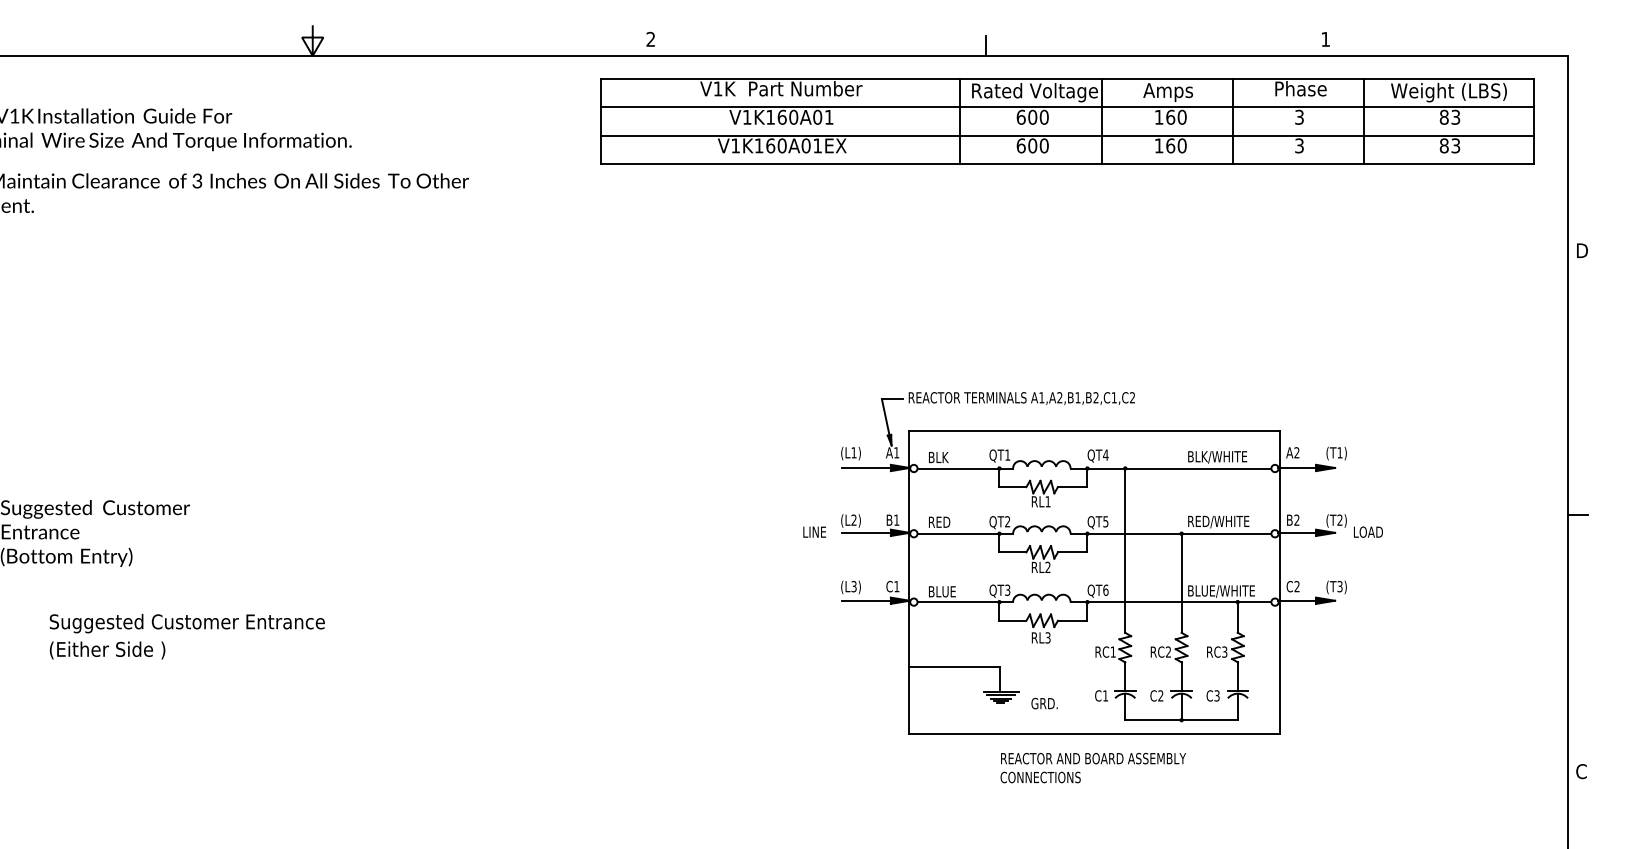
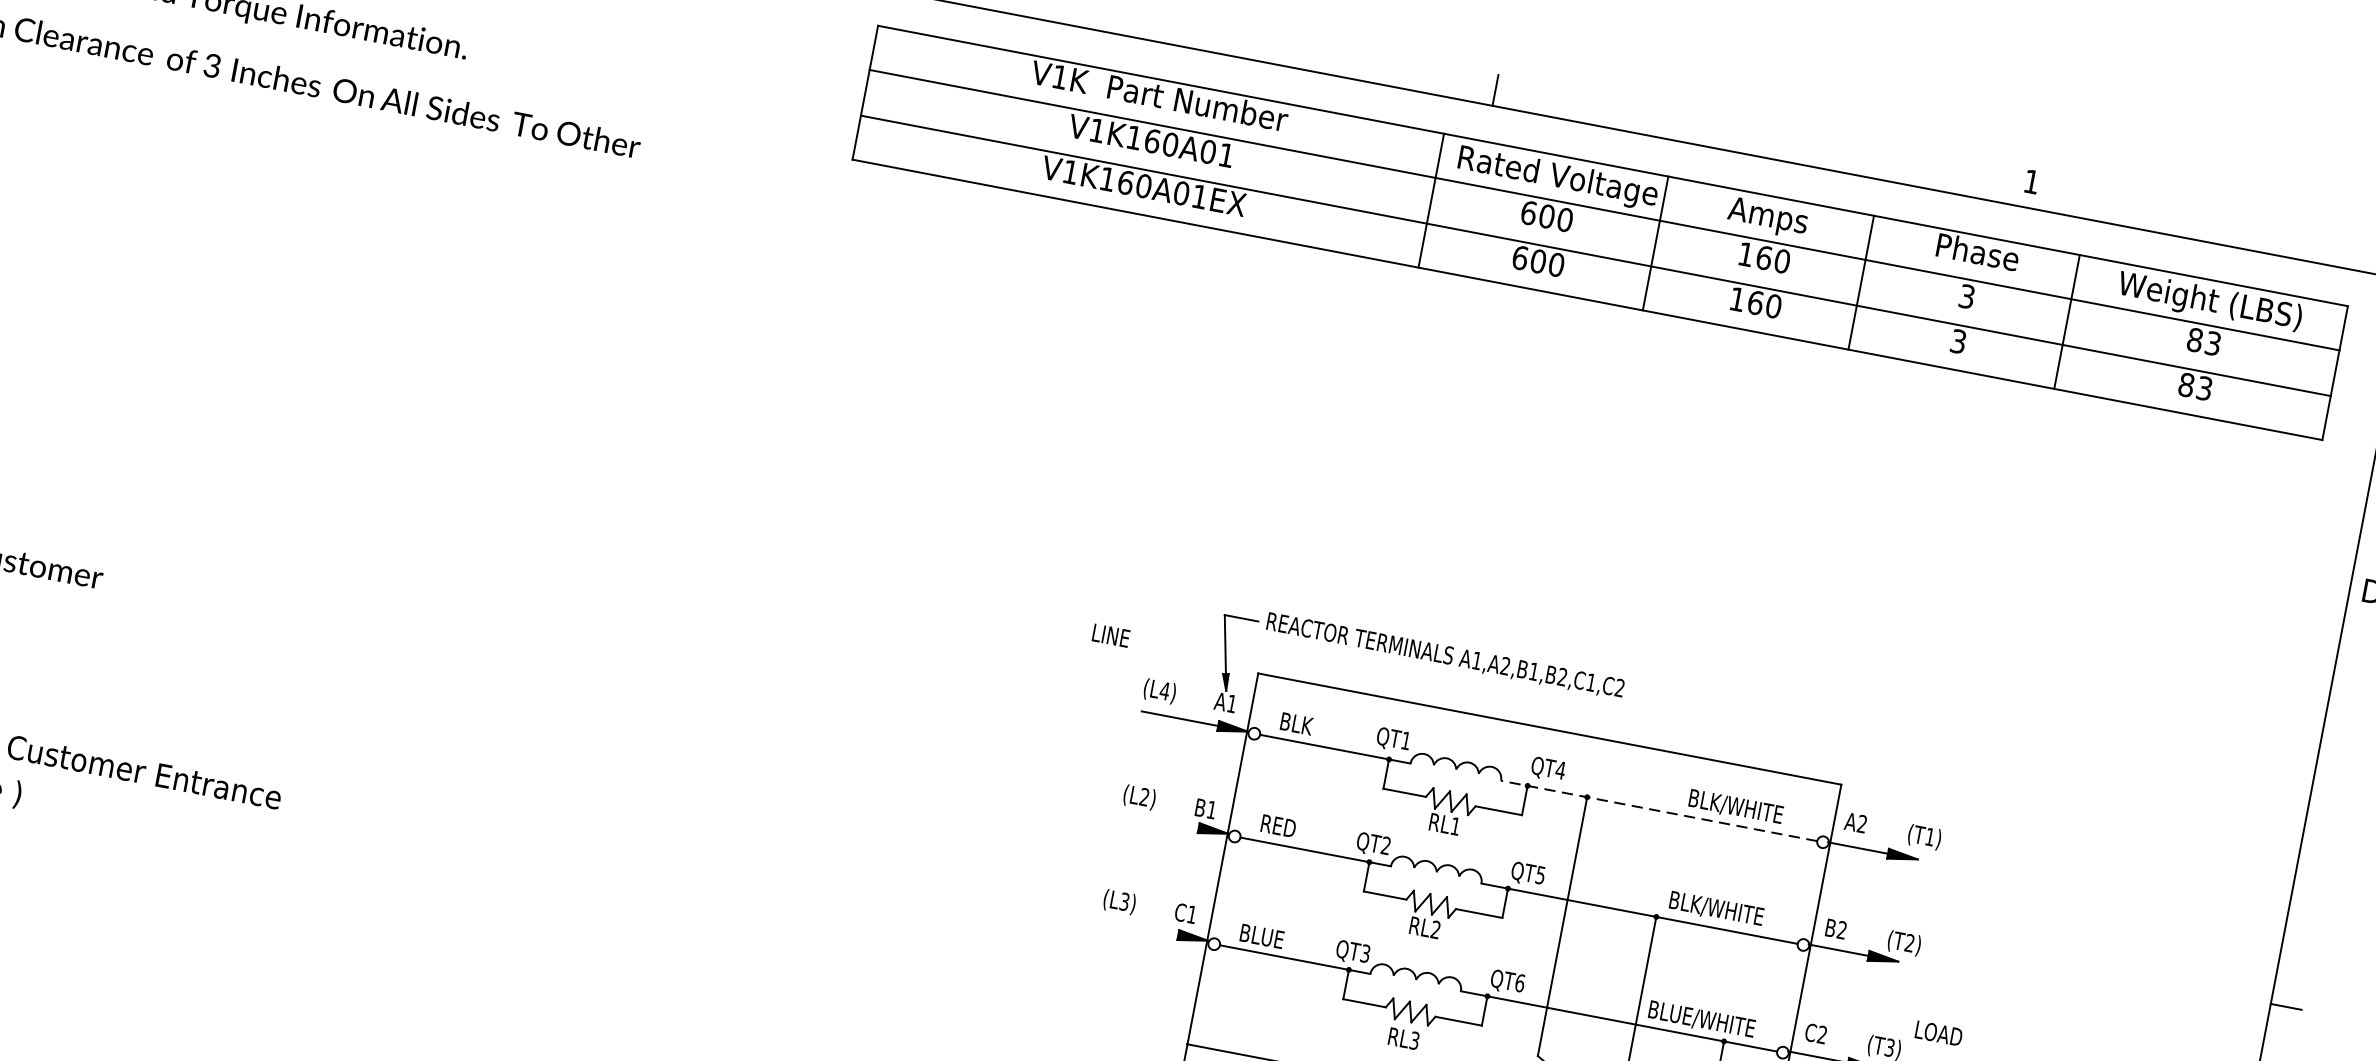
text: (853, 452) -> (1164, 690), (L1) -> (L4)
line: (1170, 468) -> (1658, 810), solid -> dashed
text: (1219, 521) -> (1719, 909), RED/WHITE -> BLK/WHITE
text: (814, 531) -> (1111, 634), moved
text: (1368, 531) -> (1939, 1032), moved
line: (866, 532) -> (1160, 820), removed
line: (866, 600) -> (1140, 927), removed

